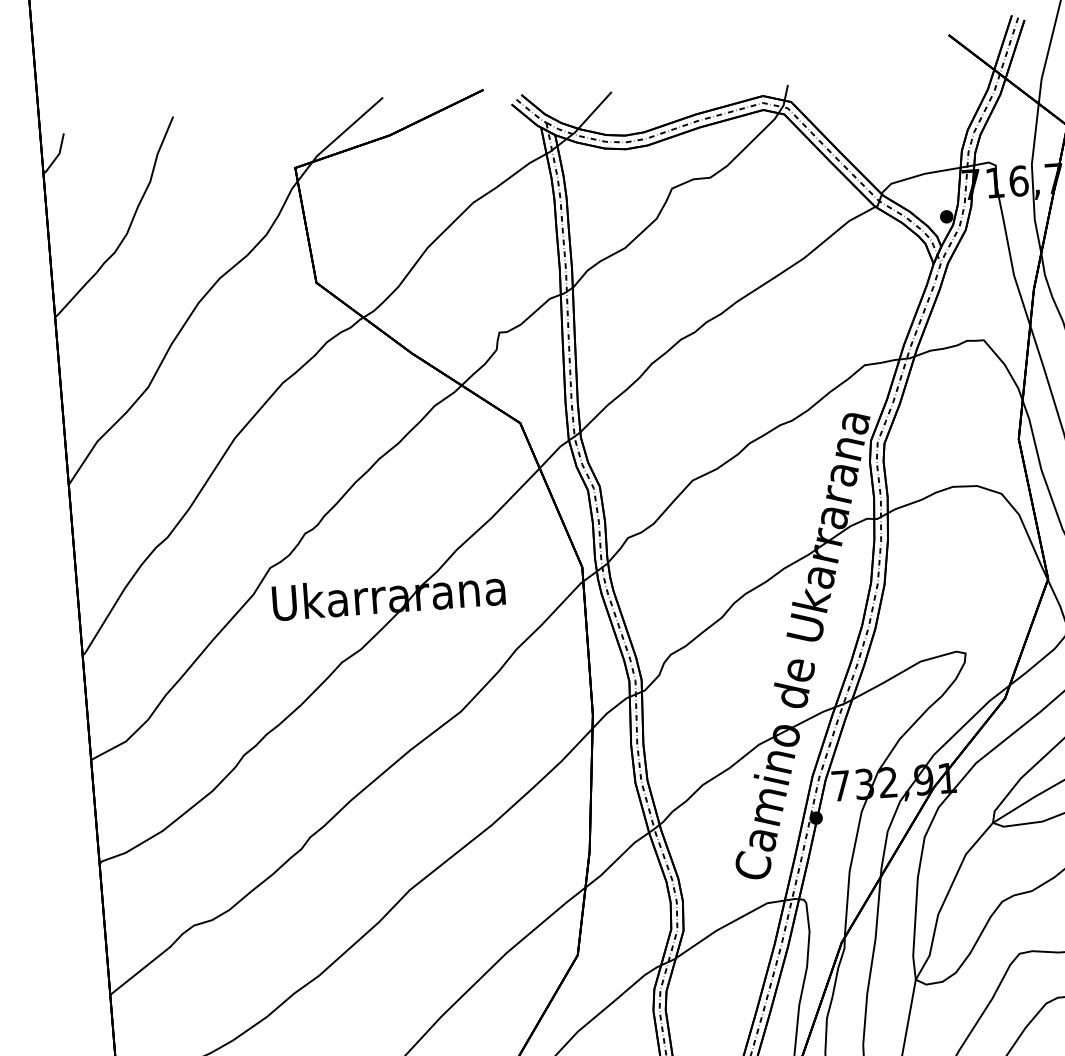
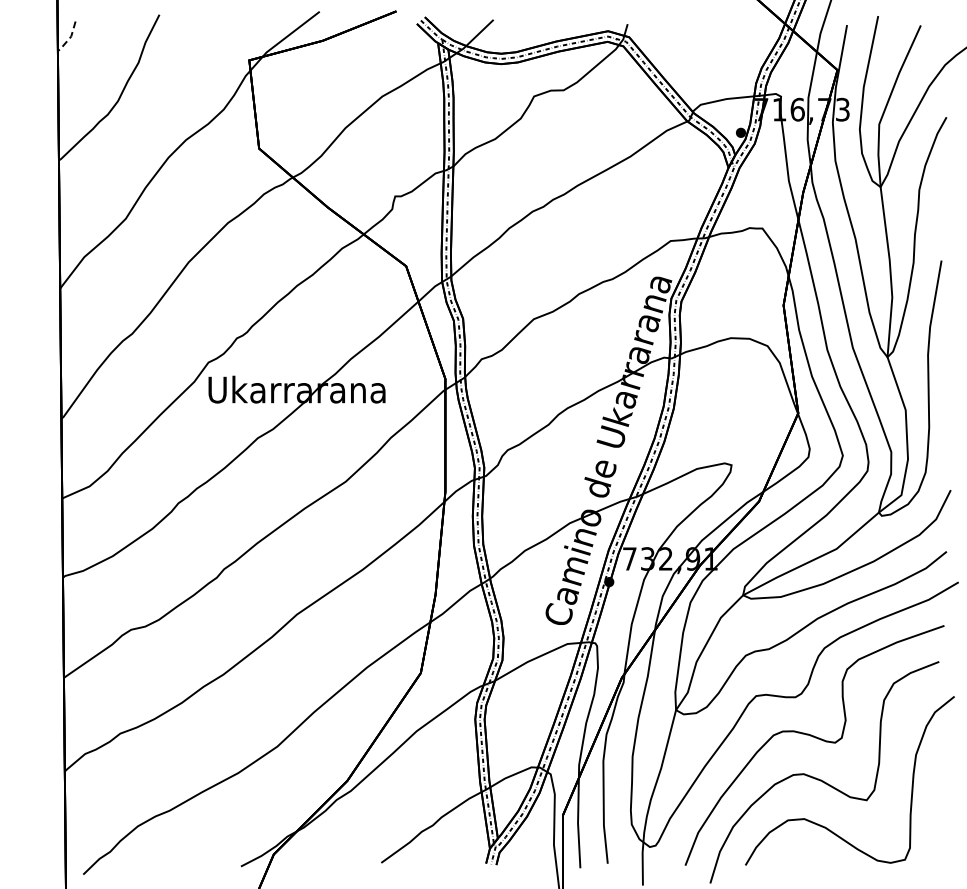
line: (57, 156) -> (69, 38), solid -> dashed

